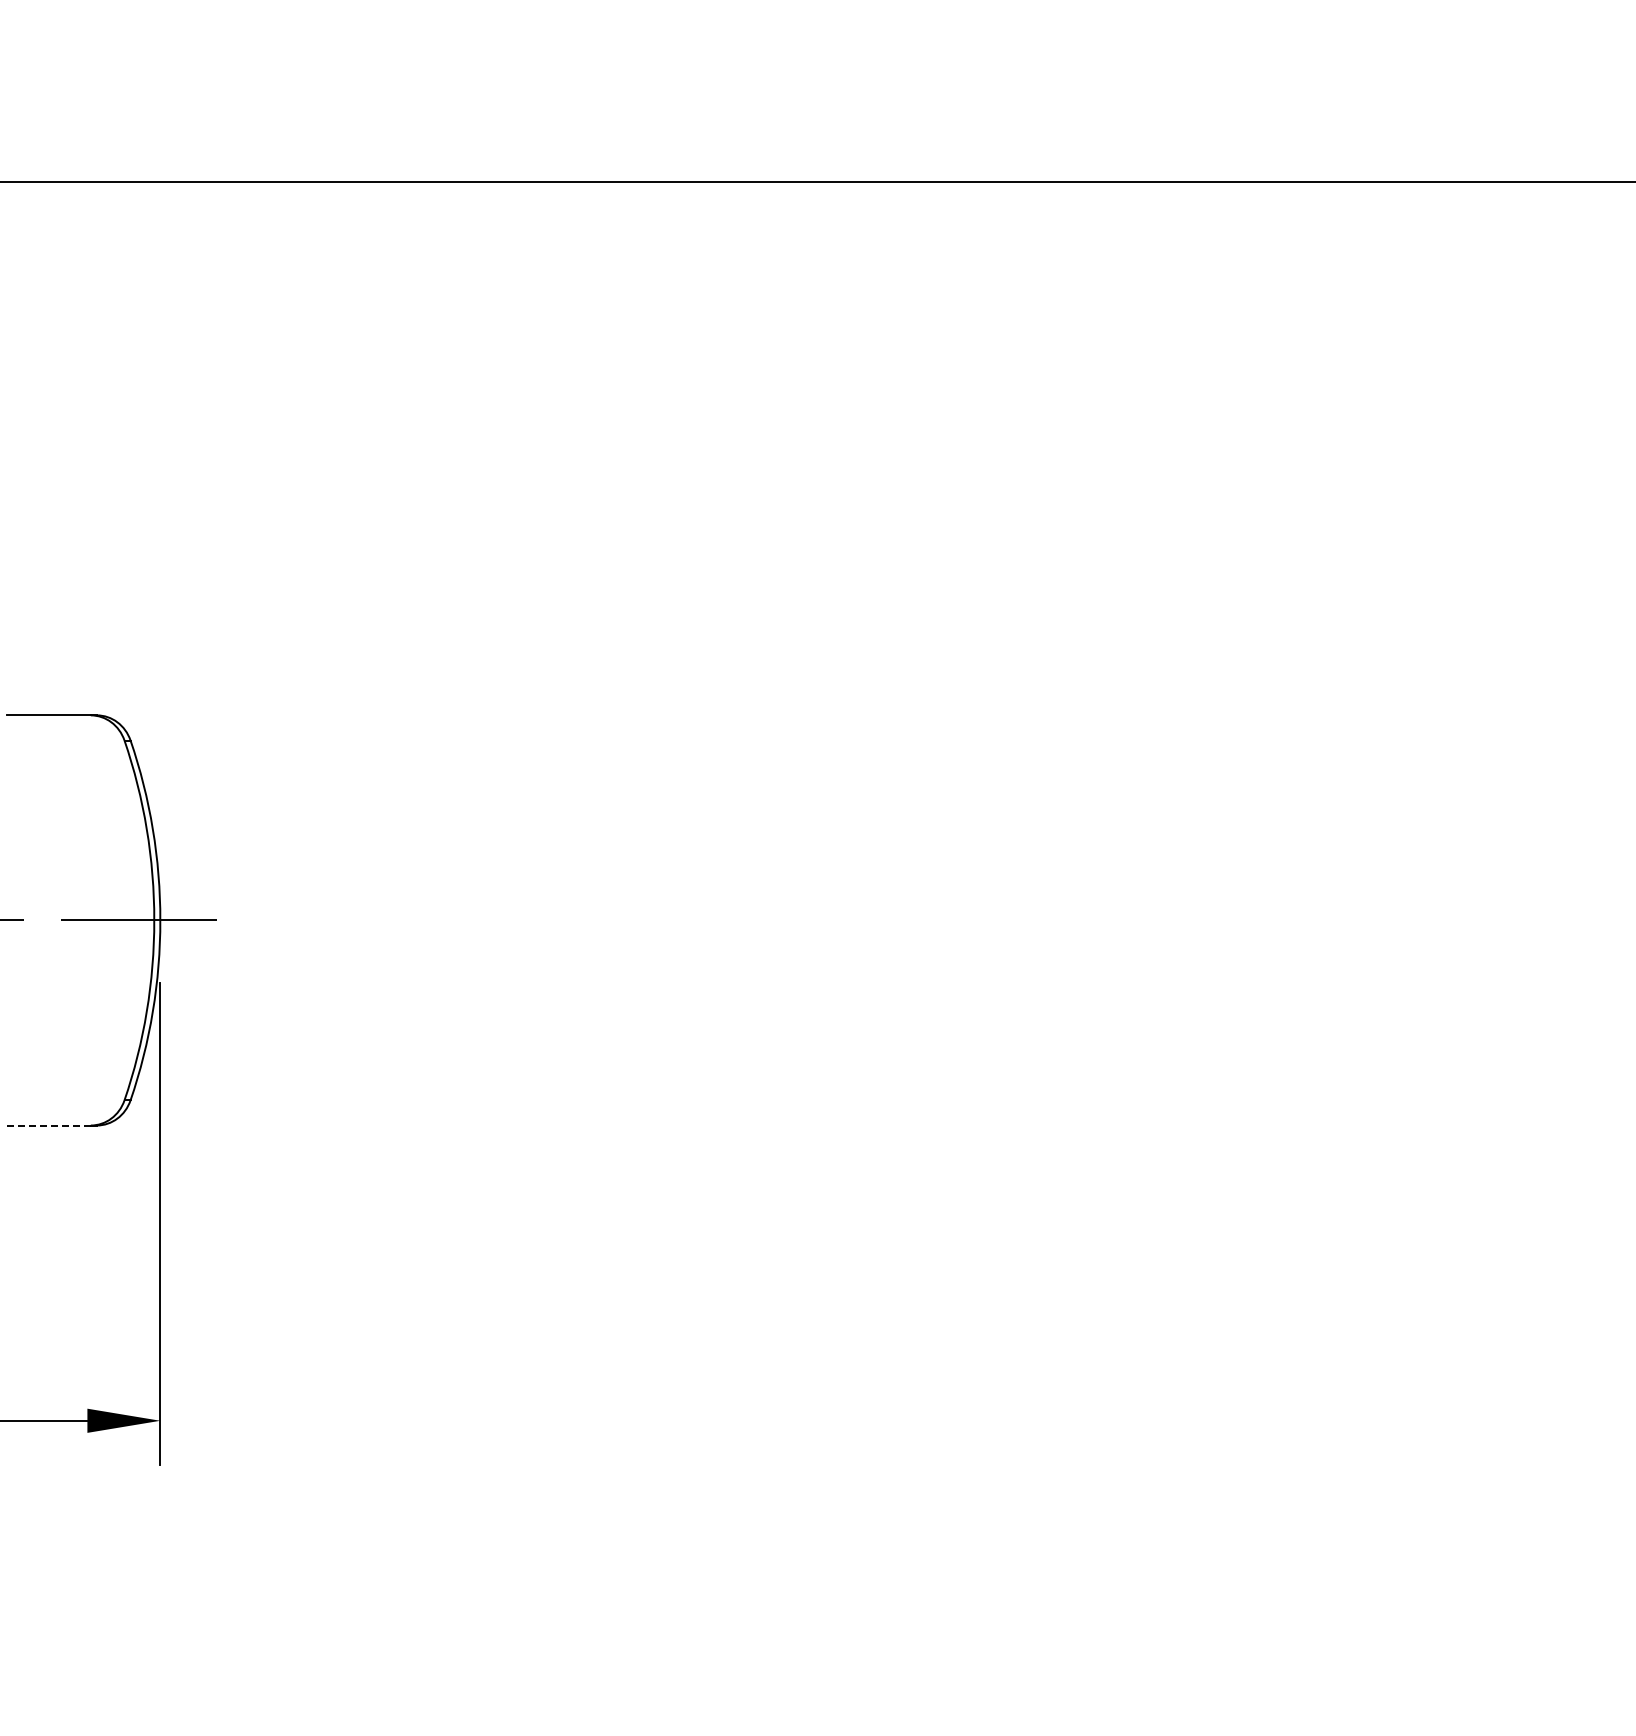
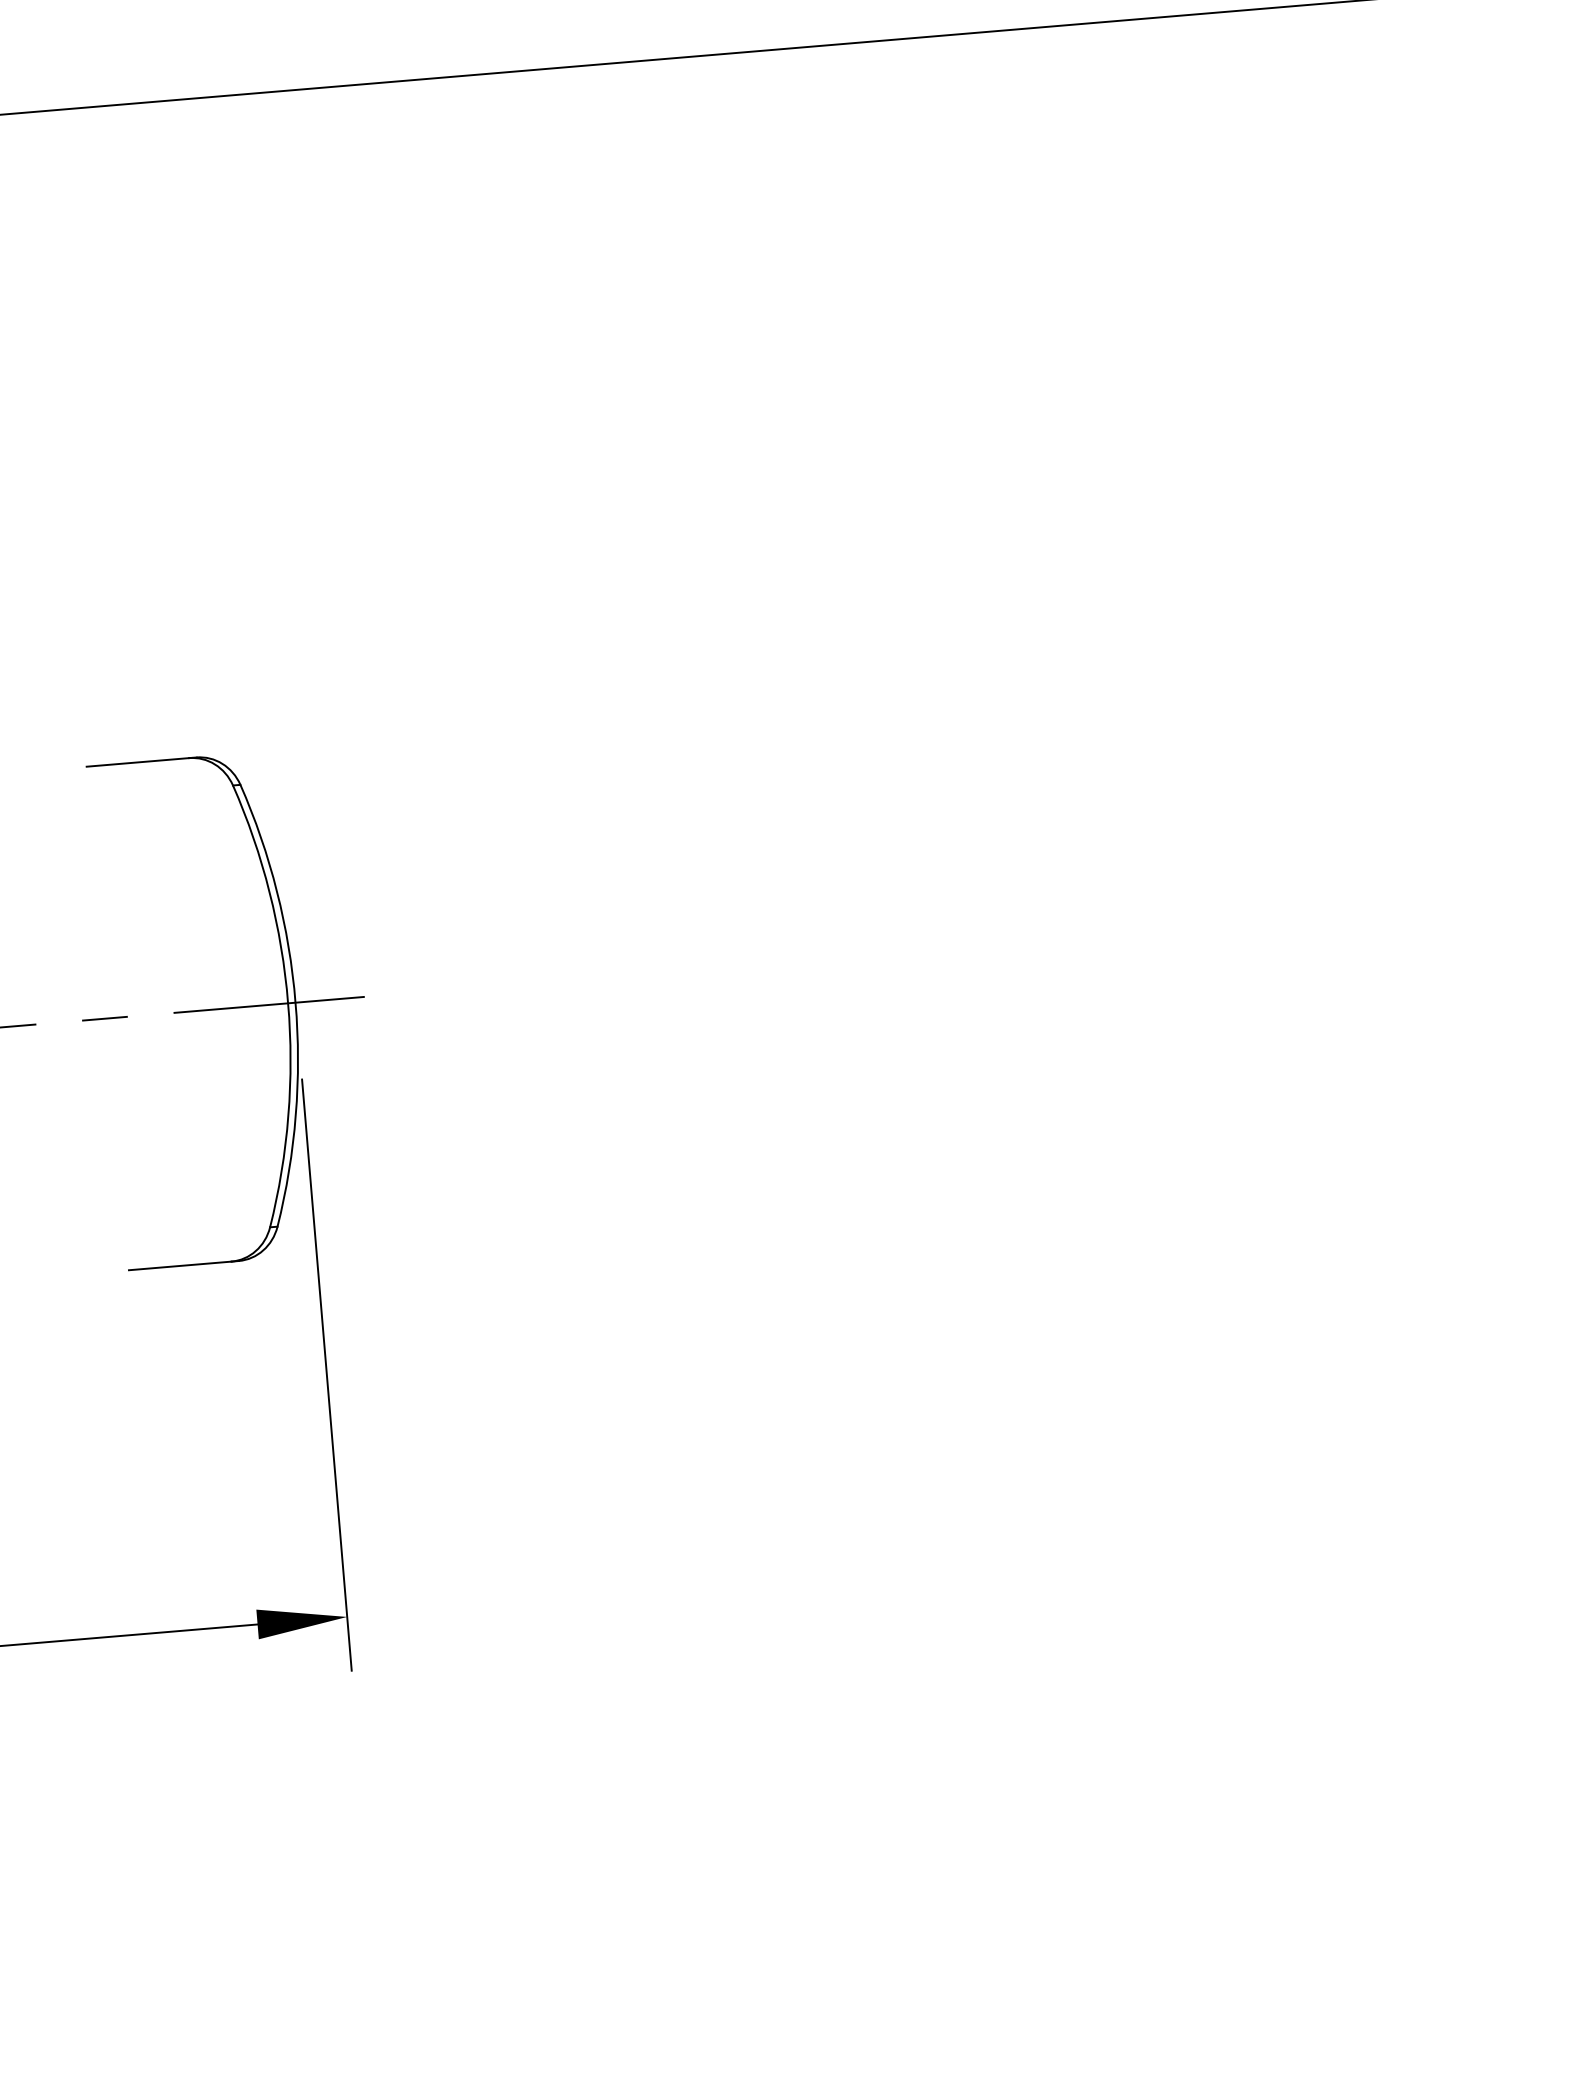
line: (49, 1125) -> (180, 1265), dashed -> solid

